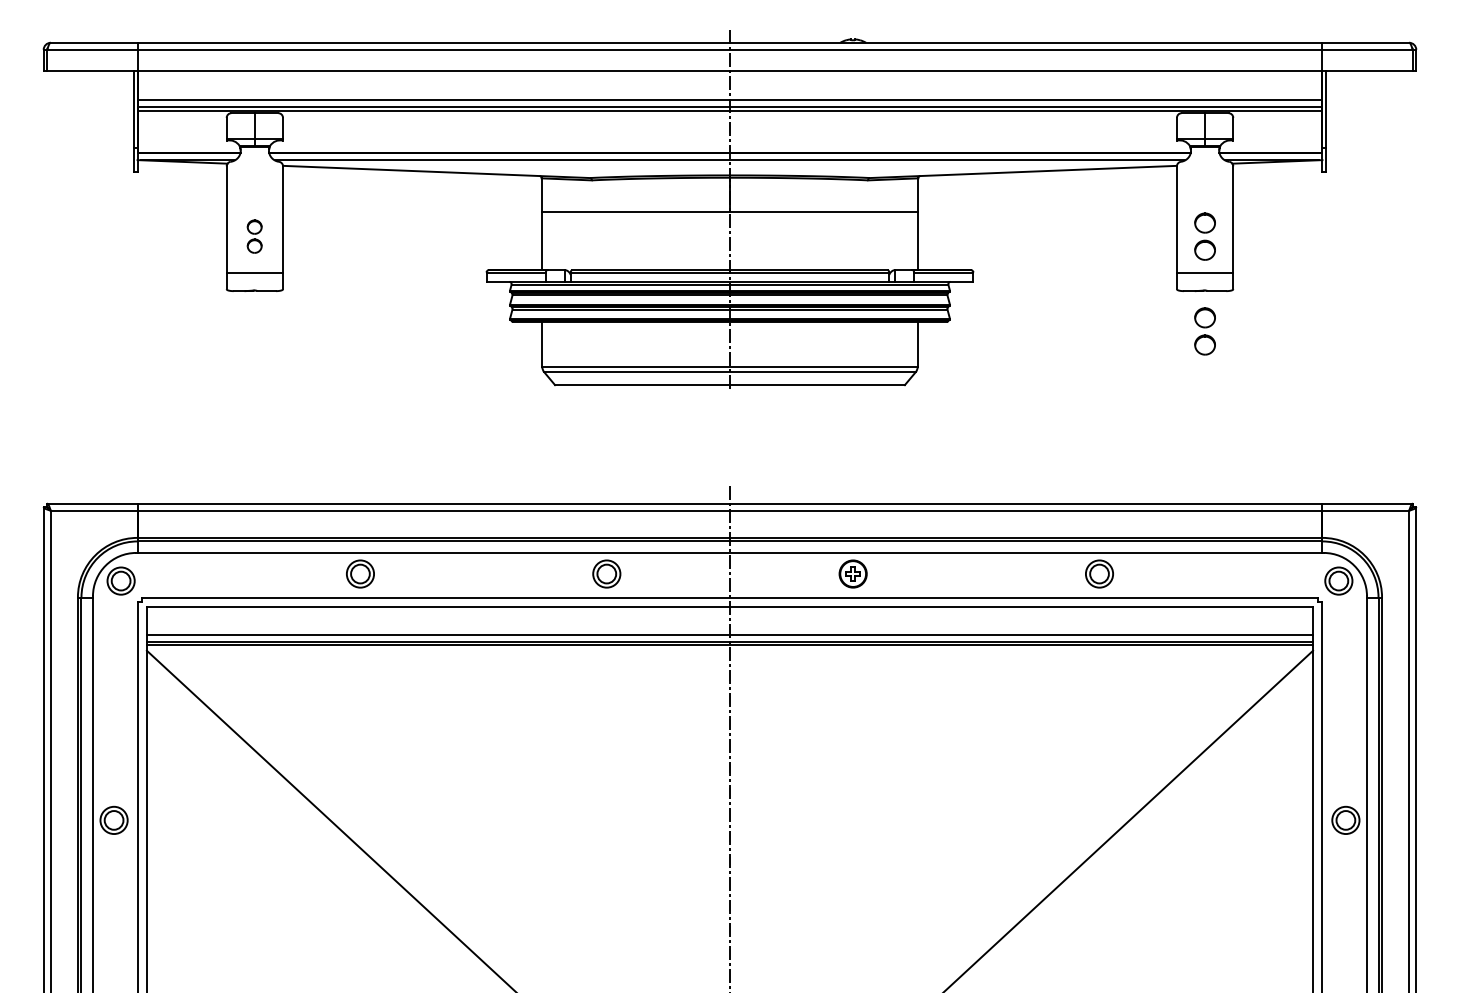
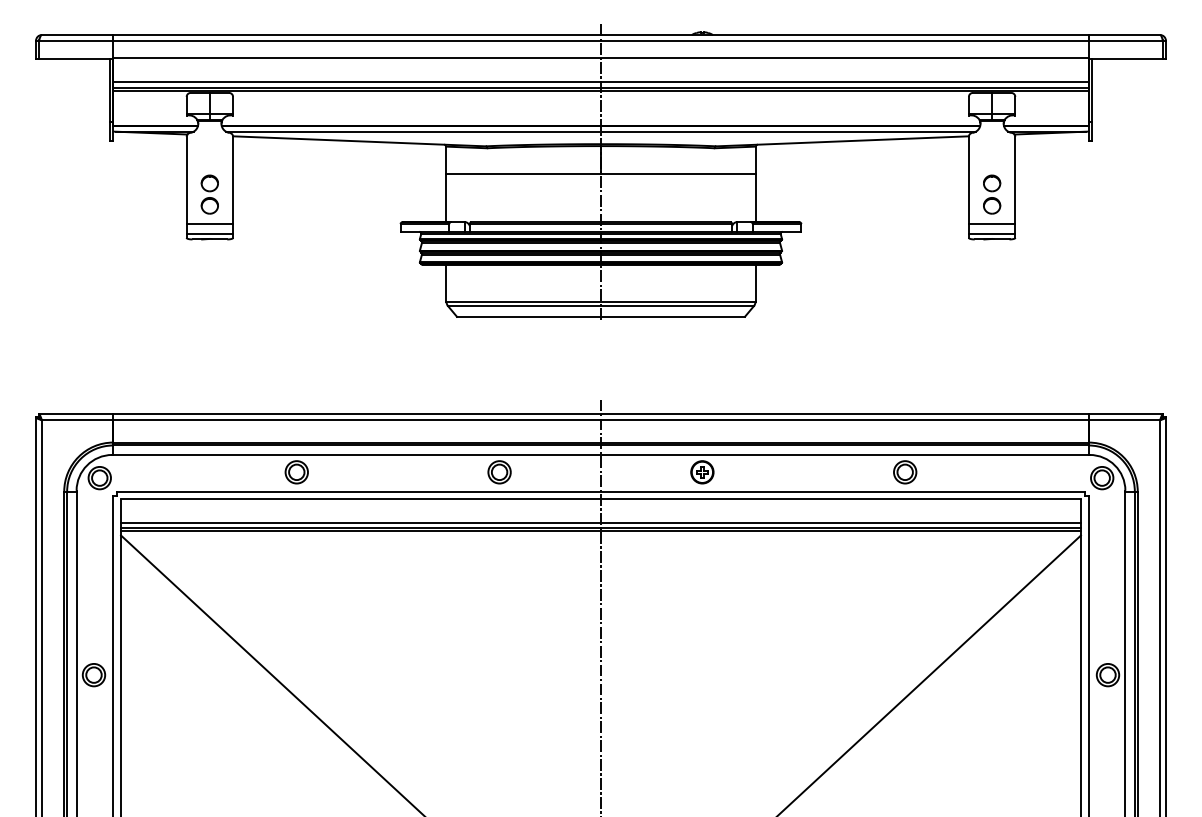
part: (254, 236) -> (209, 194), size x1.43
line: (254, 283) -> (209, 233), added
line: (1204, 283) -> (991, 233), added
part: (1205, 331) -> (992, 272), removed

